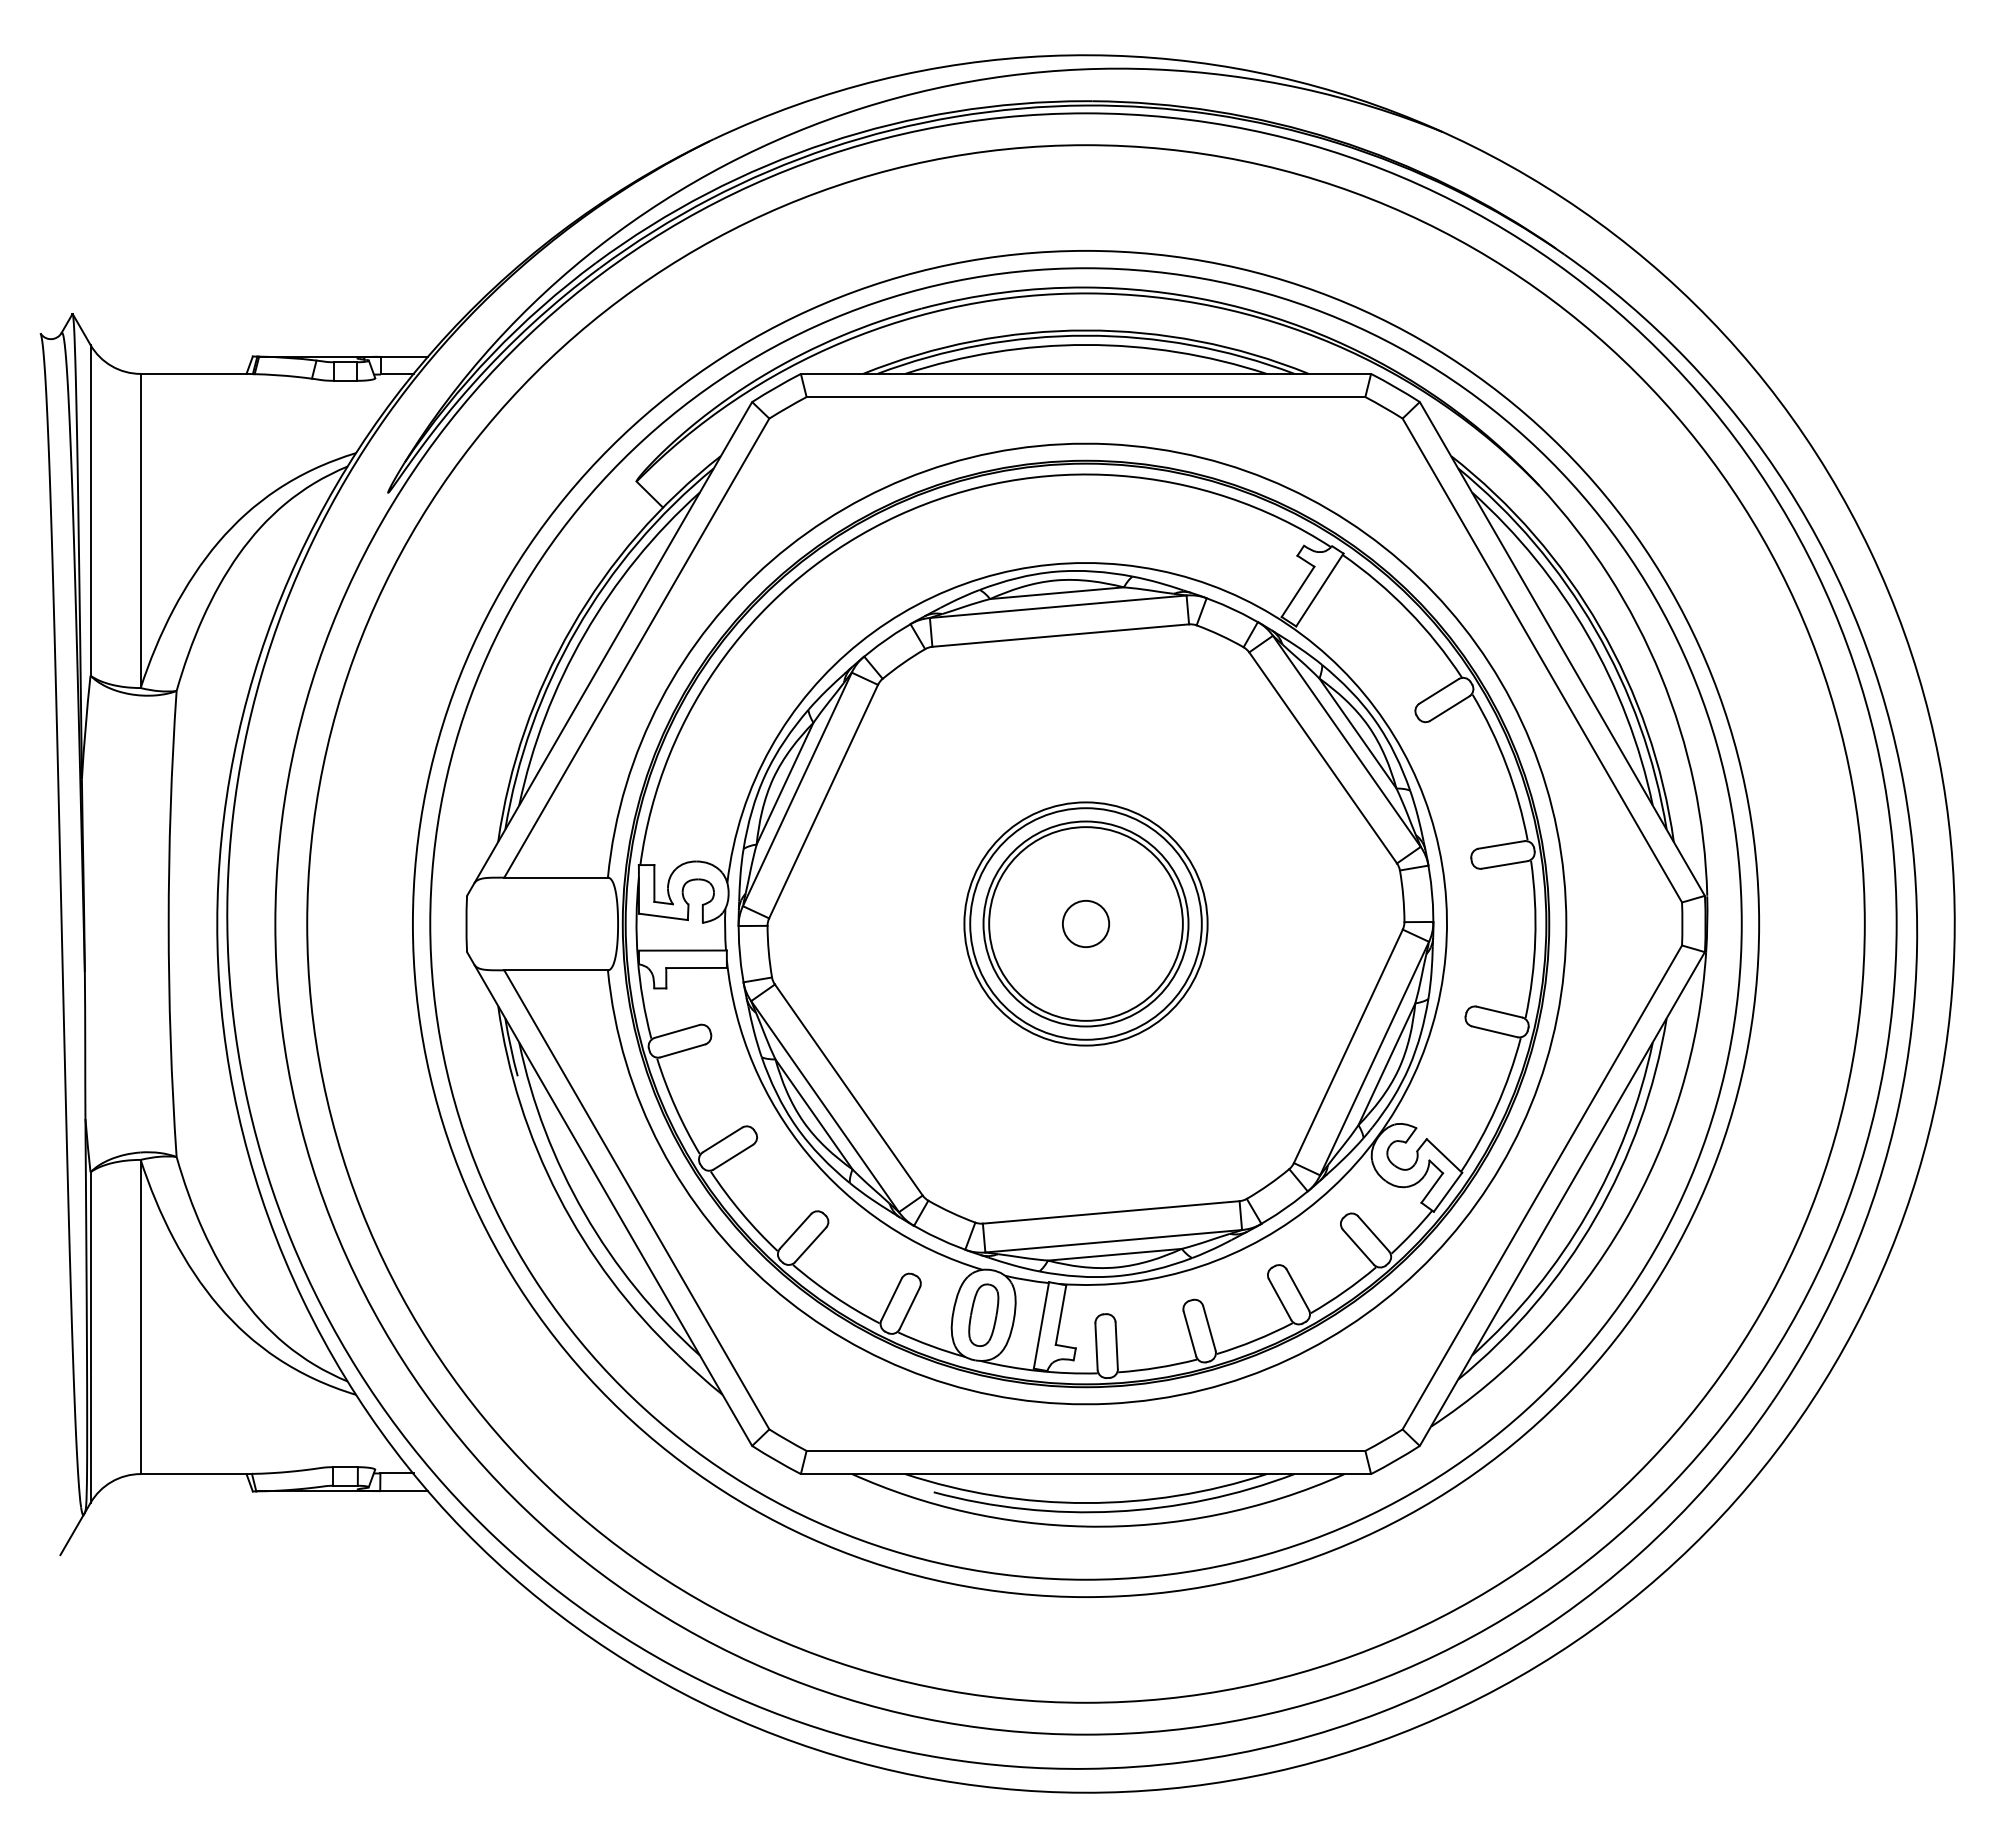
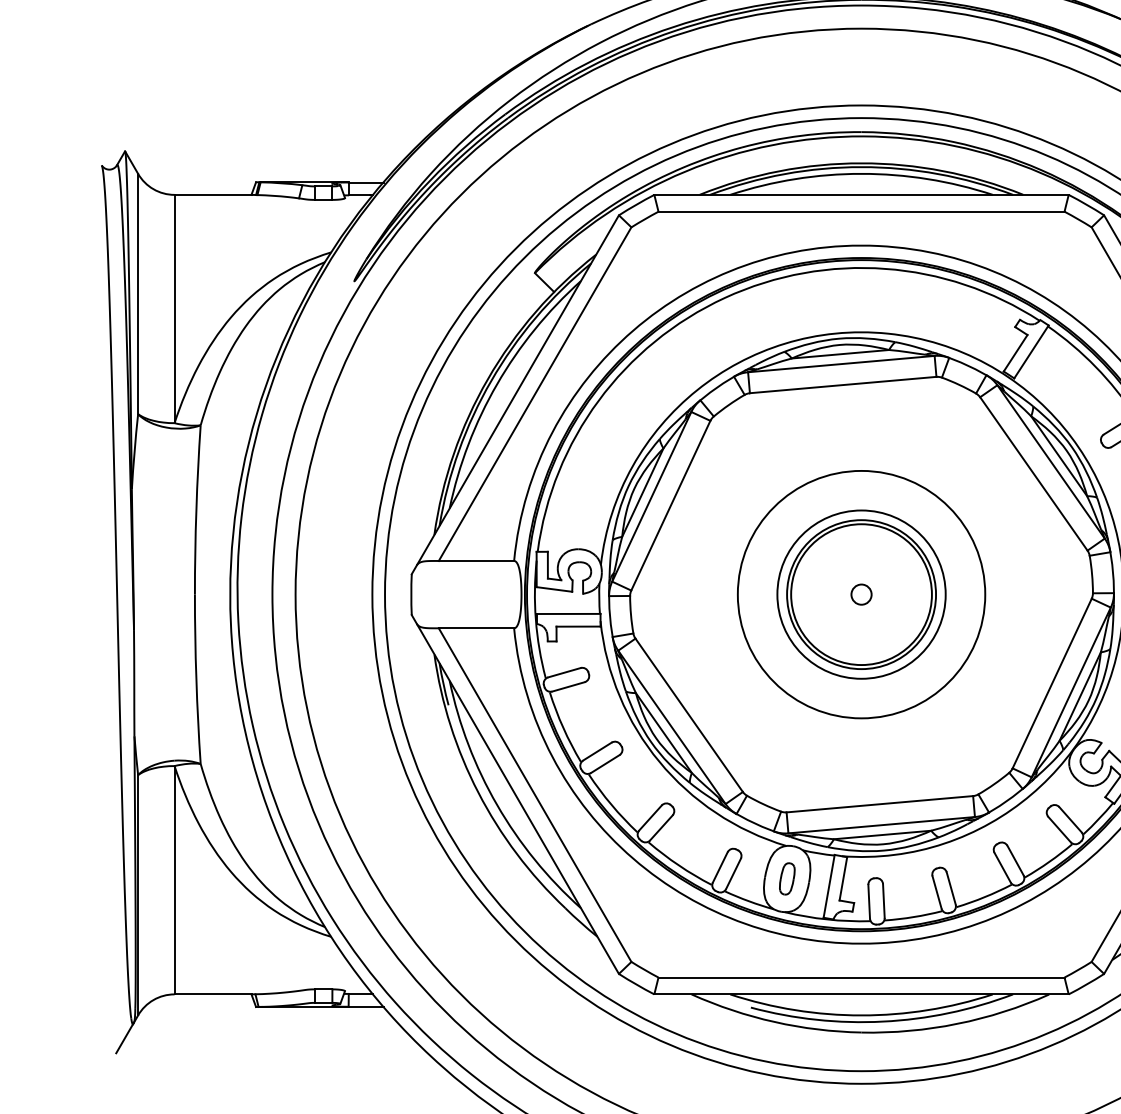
circle: (1085, 923) -> (861, 594), size x0.6
circle: (1085, 923) -> (861, 594), size x1.4
part: (983, 1314) -> (787, 878), size x0.7

